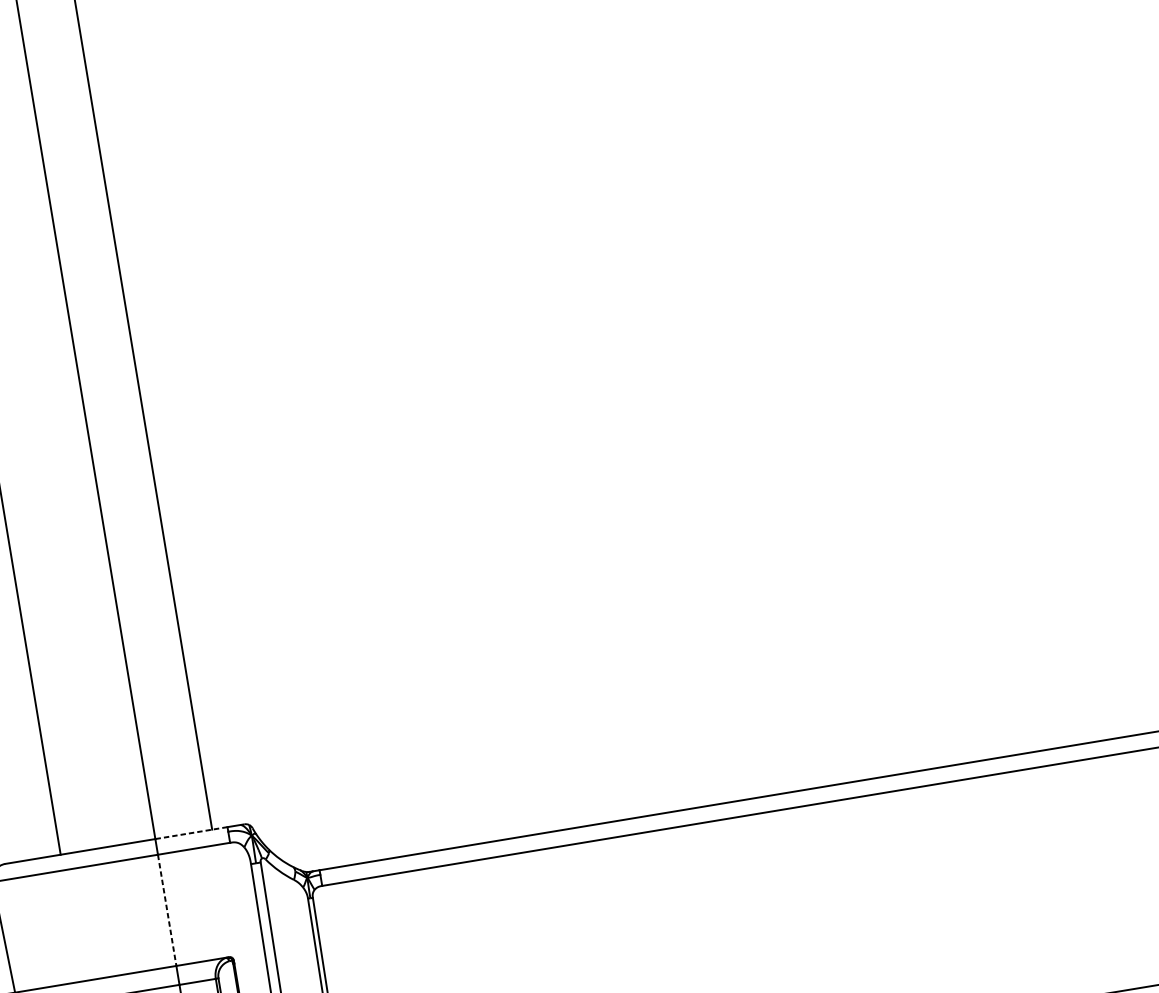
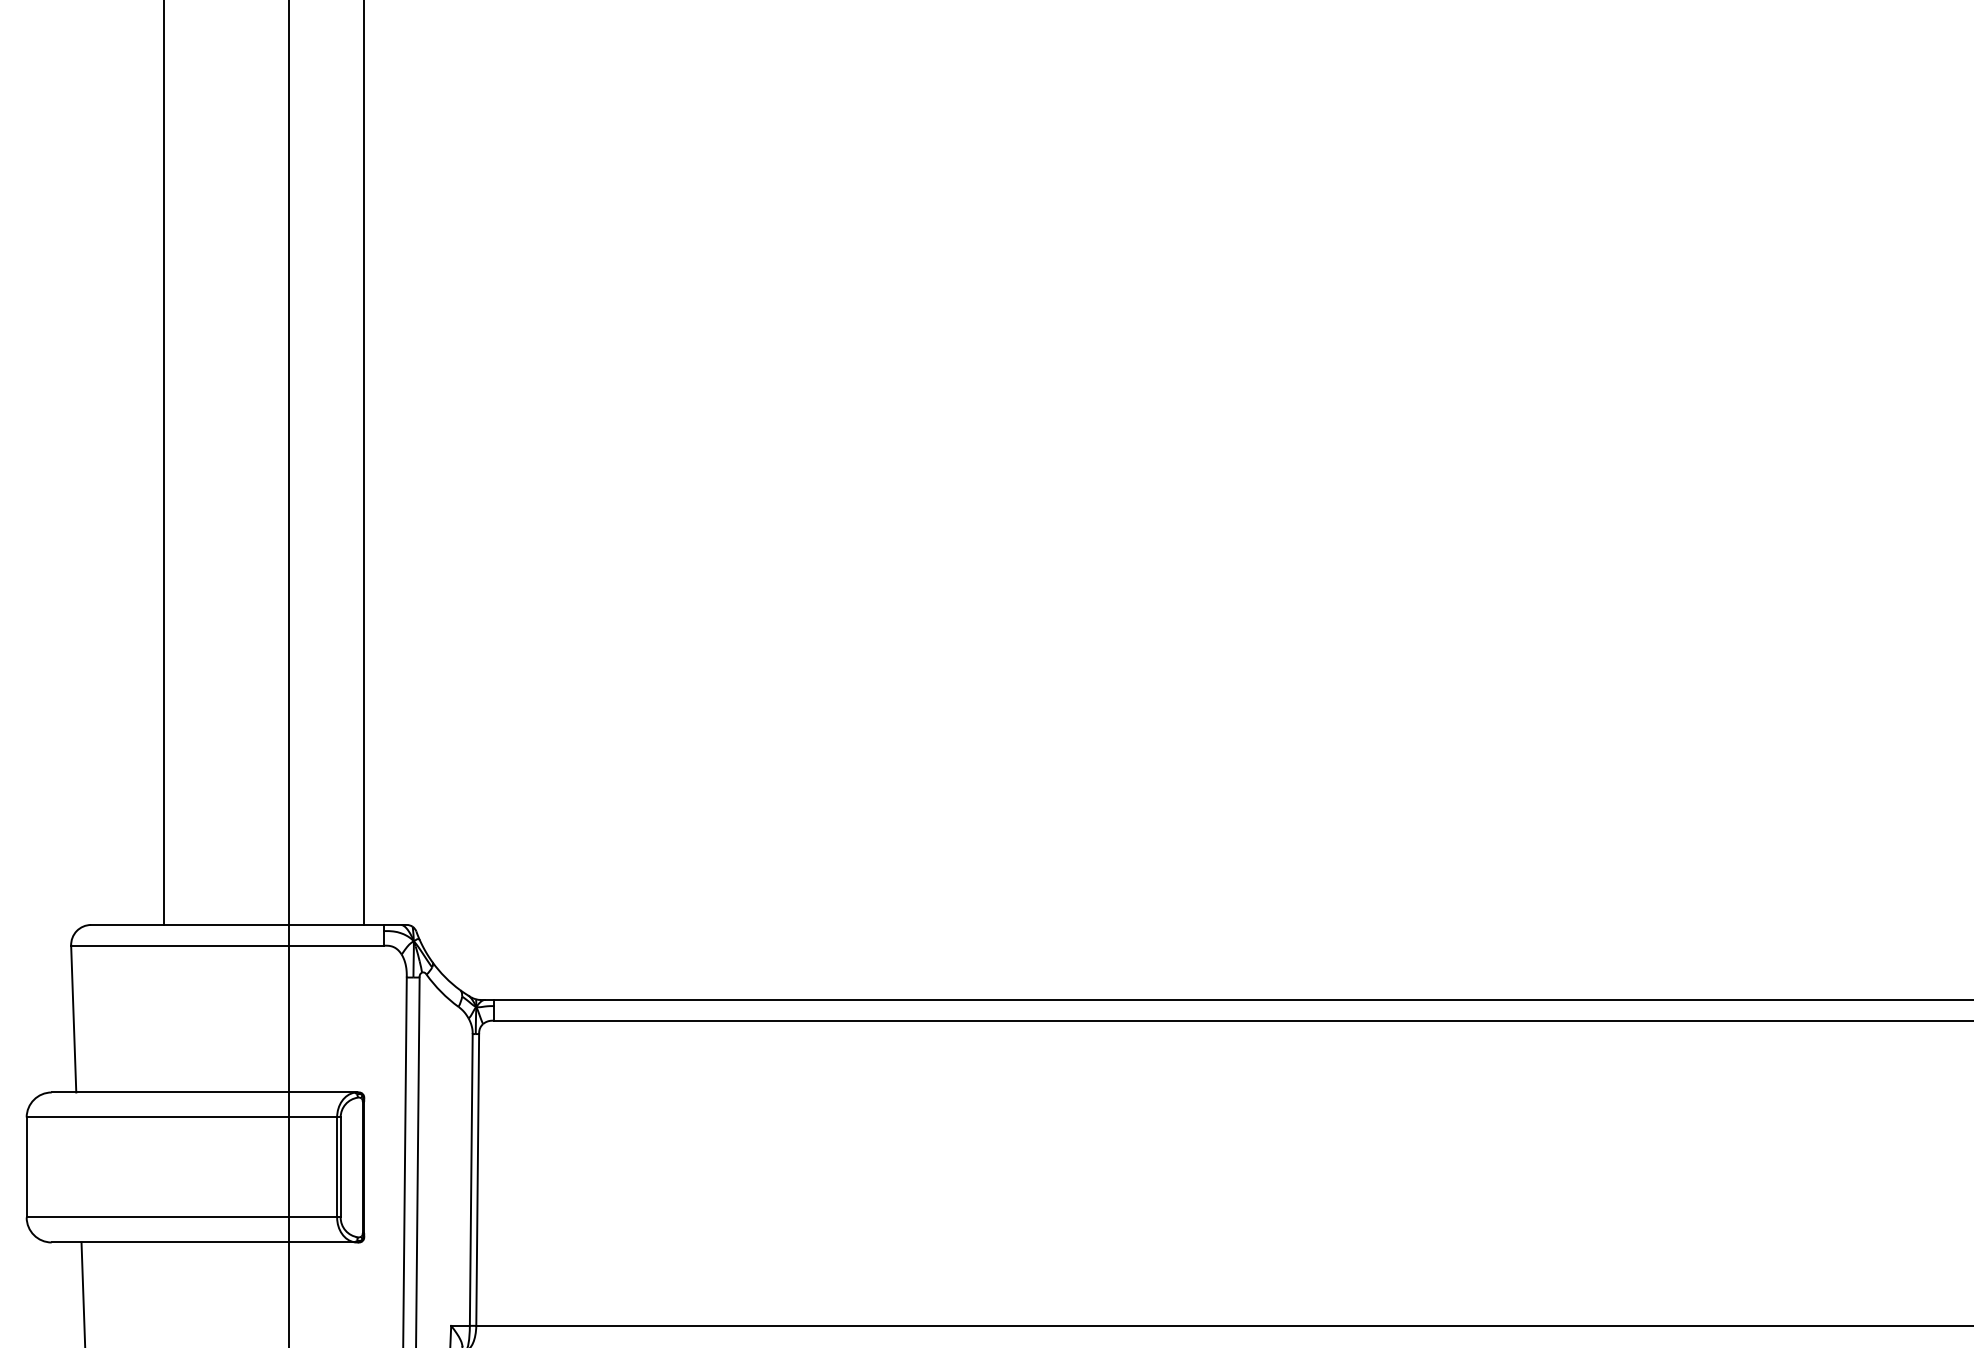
line: (191, 832) -> (336, 924), dashed -> solid
line: (167, 910) -> (289, 1019), dashed -> solid

